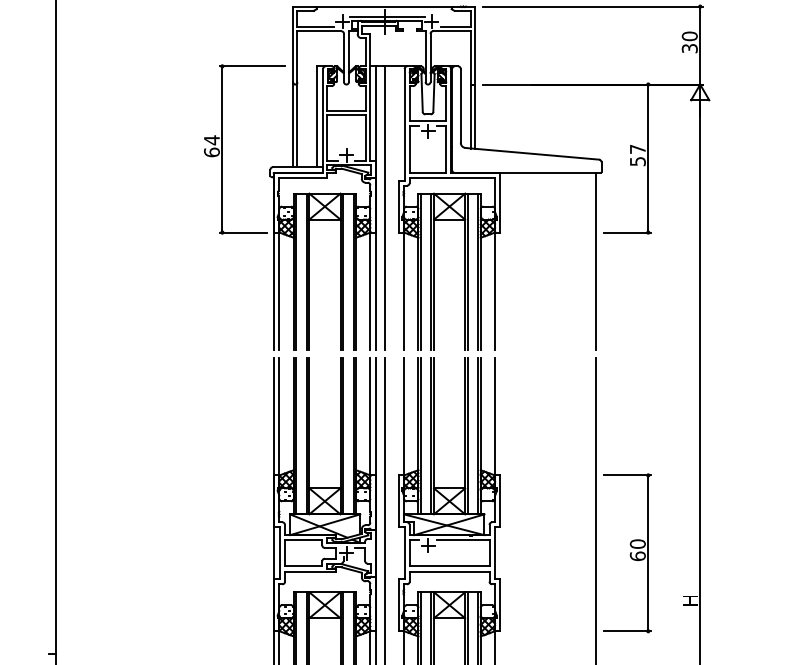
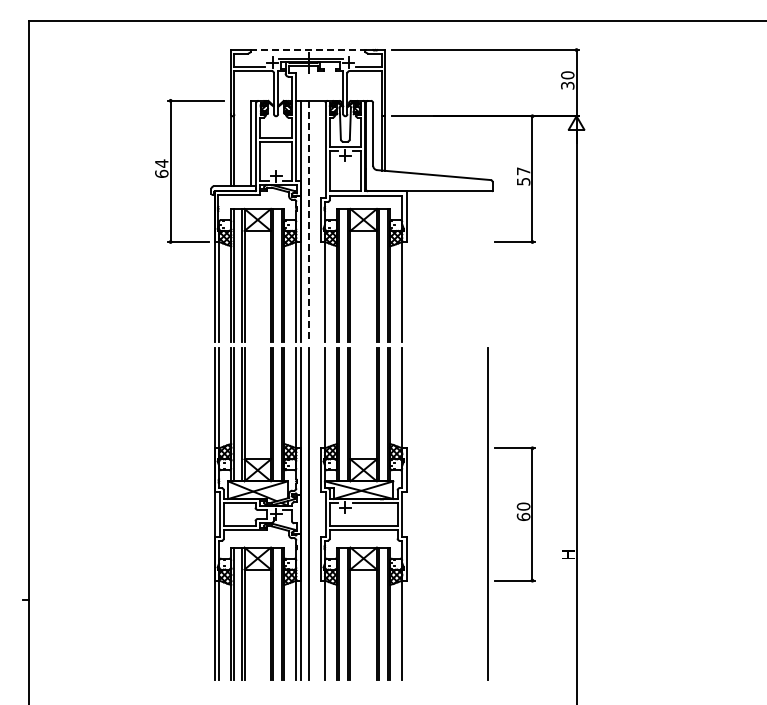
line: (384, 7) -> (308, 50), solid -> dashed
line: (384, 208) -> (308, 221), solid -> dashed
line: (596, 261) -> (488, 266), removed

